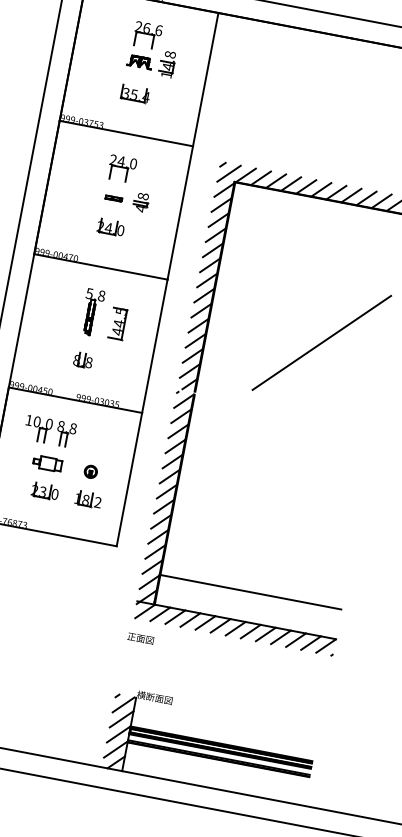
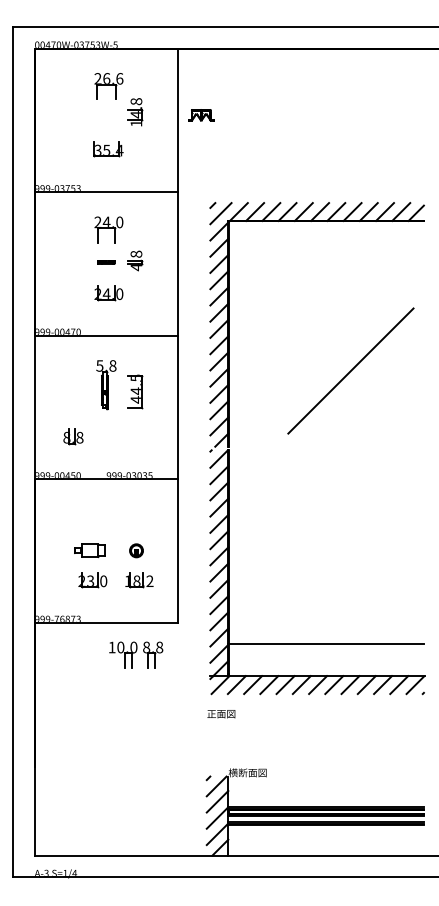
part: (140, 62) -> (201, 115), moved
part: (83, 360) -> (73, 436), moved
part: (50, 431) -> (136, 654), moved

